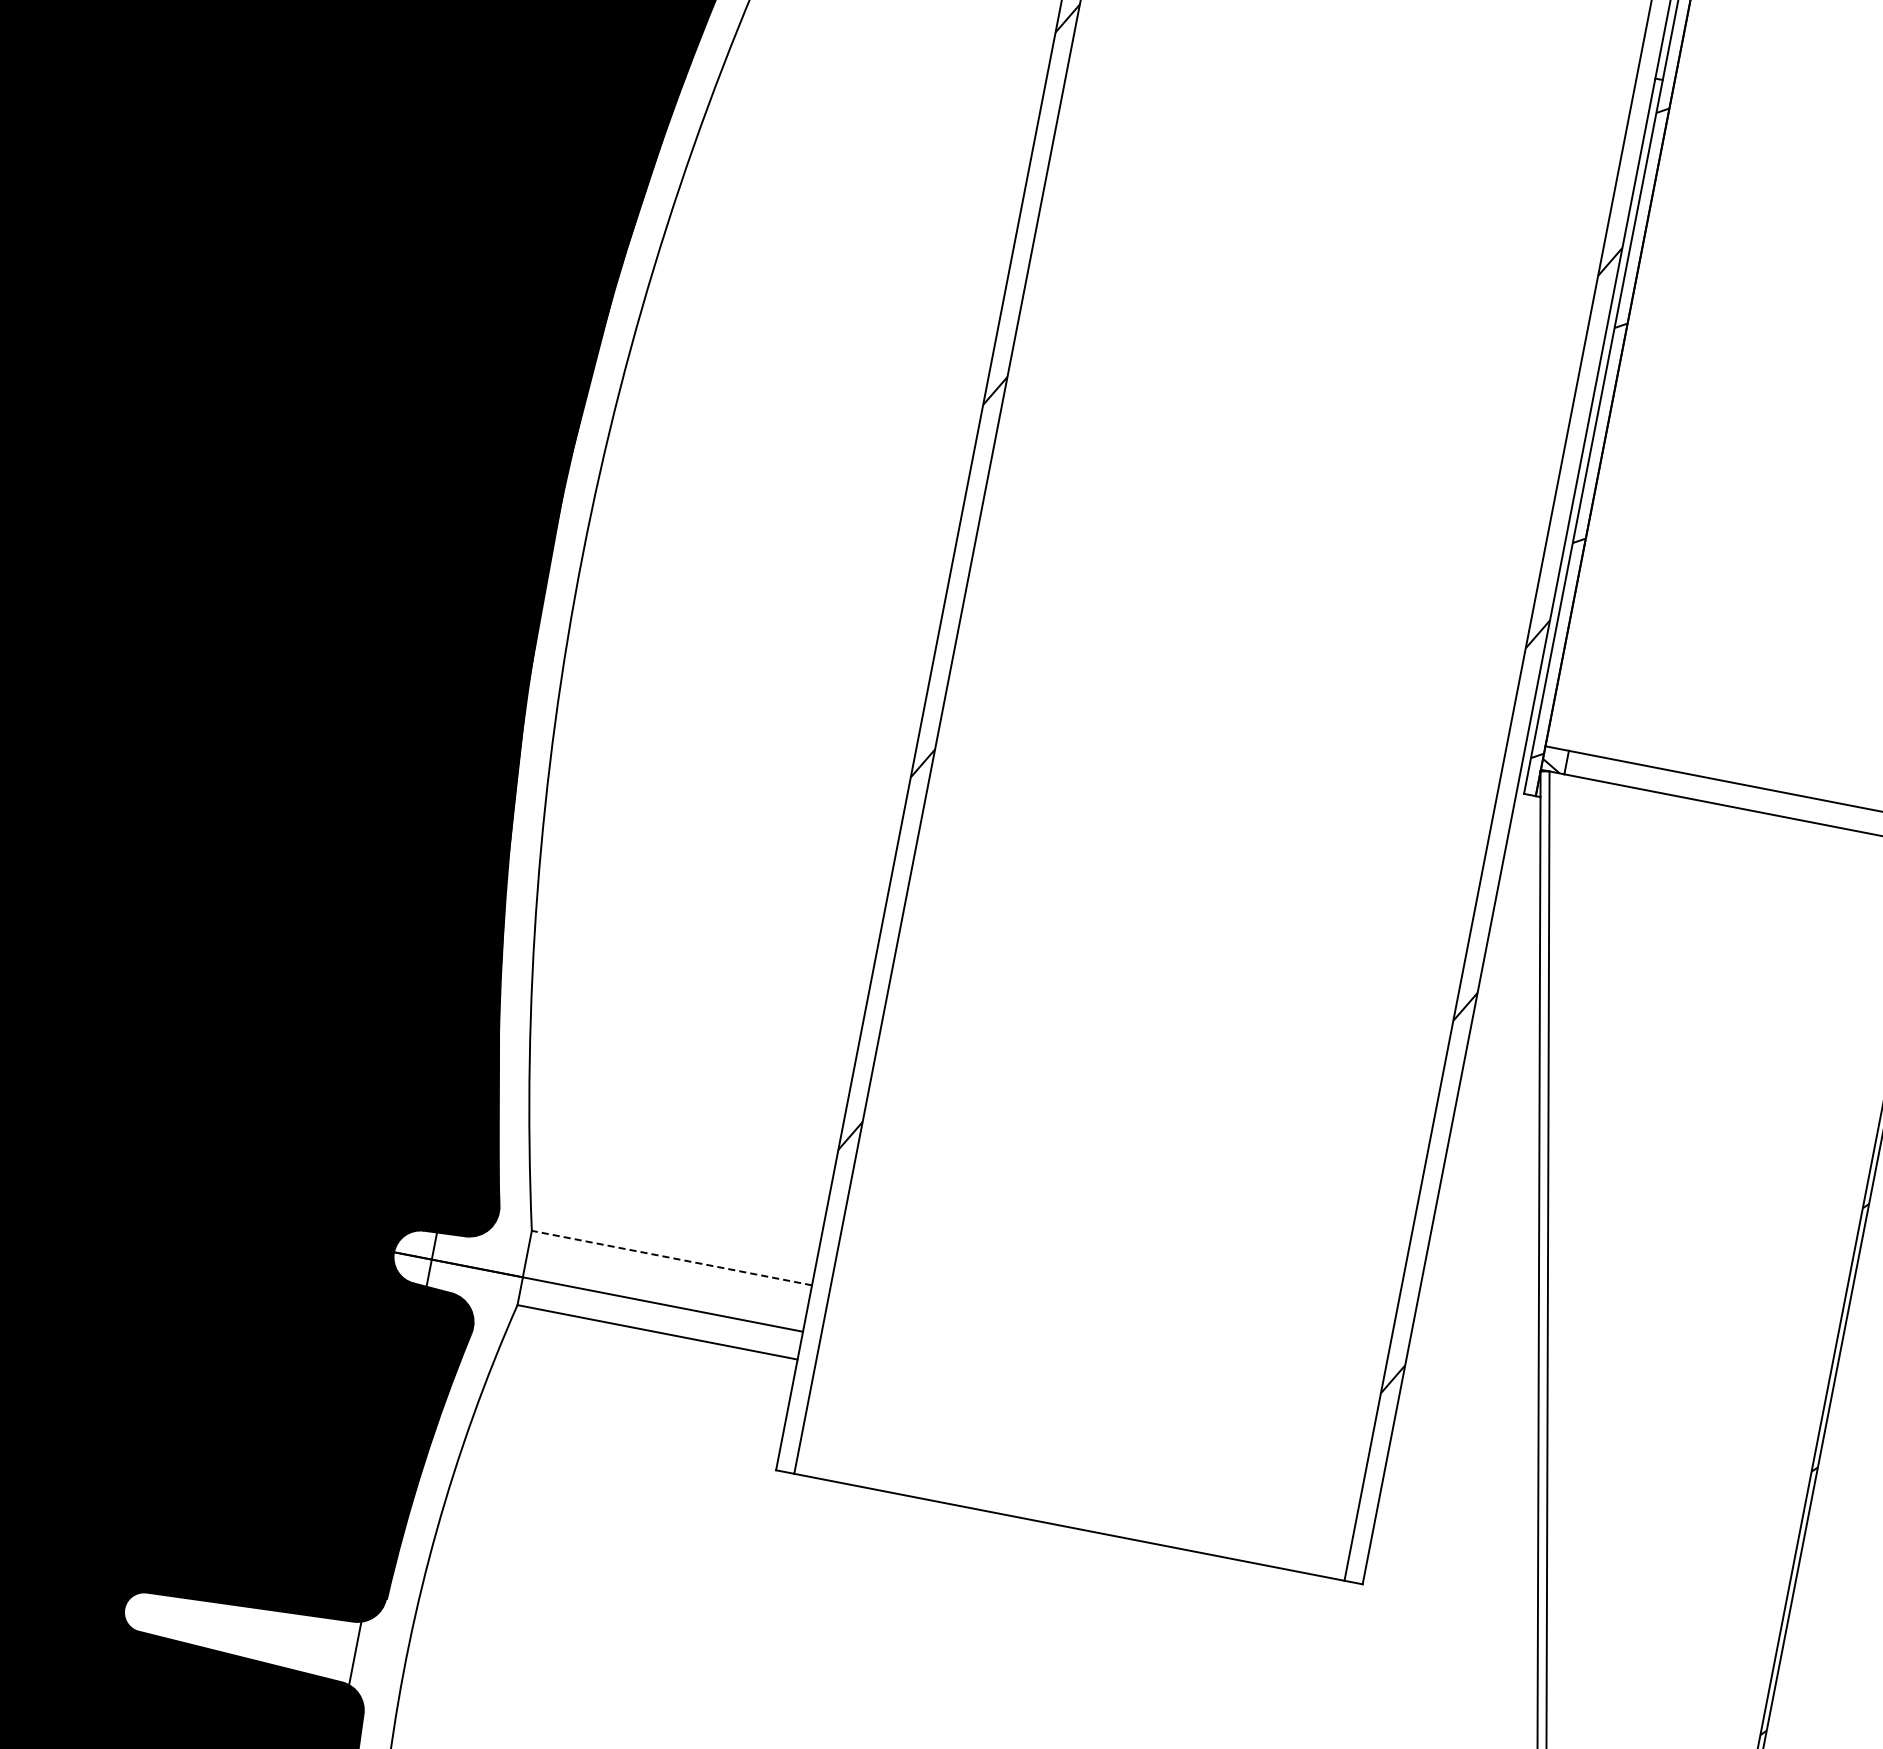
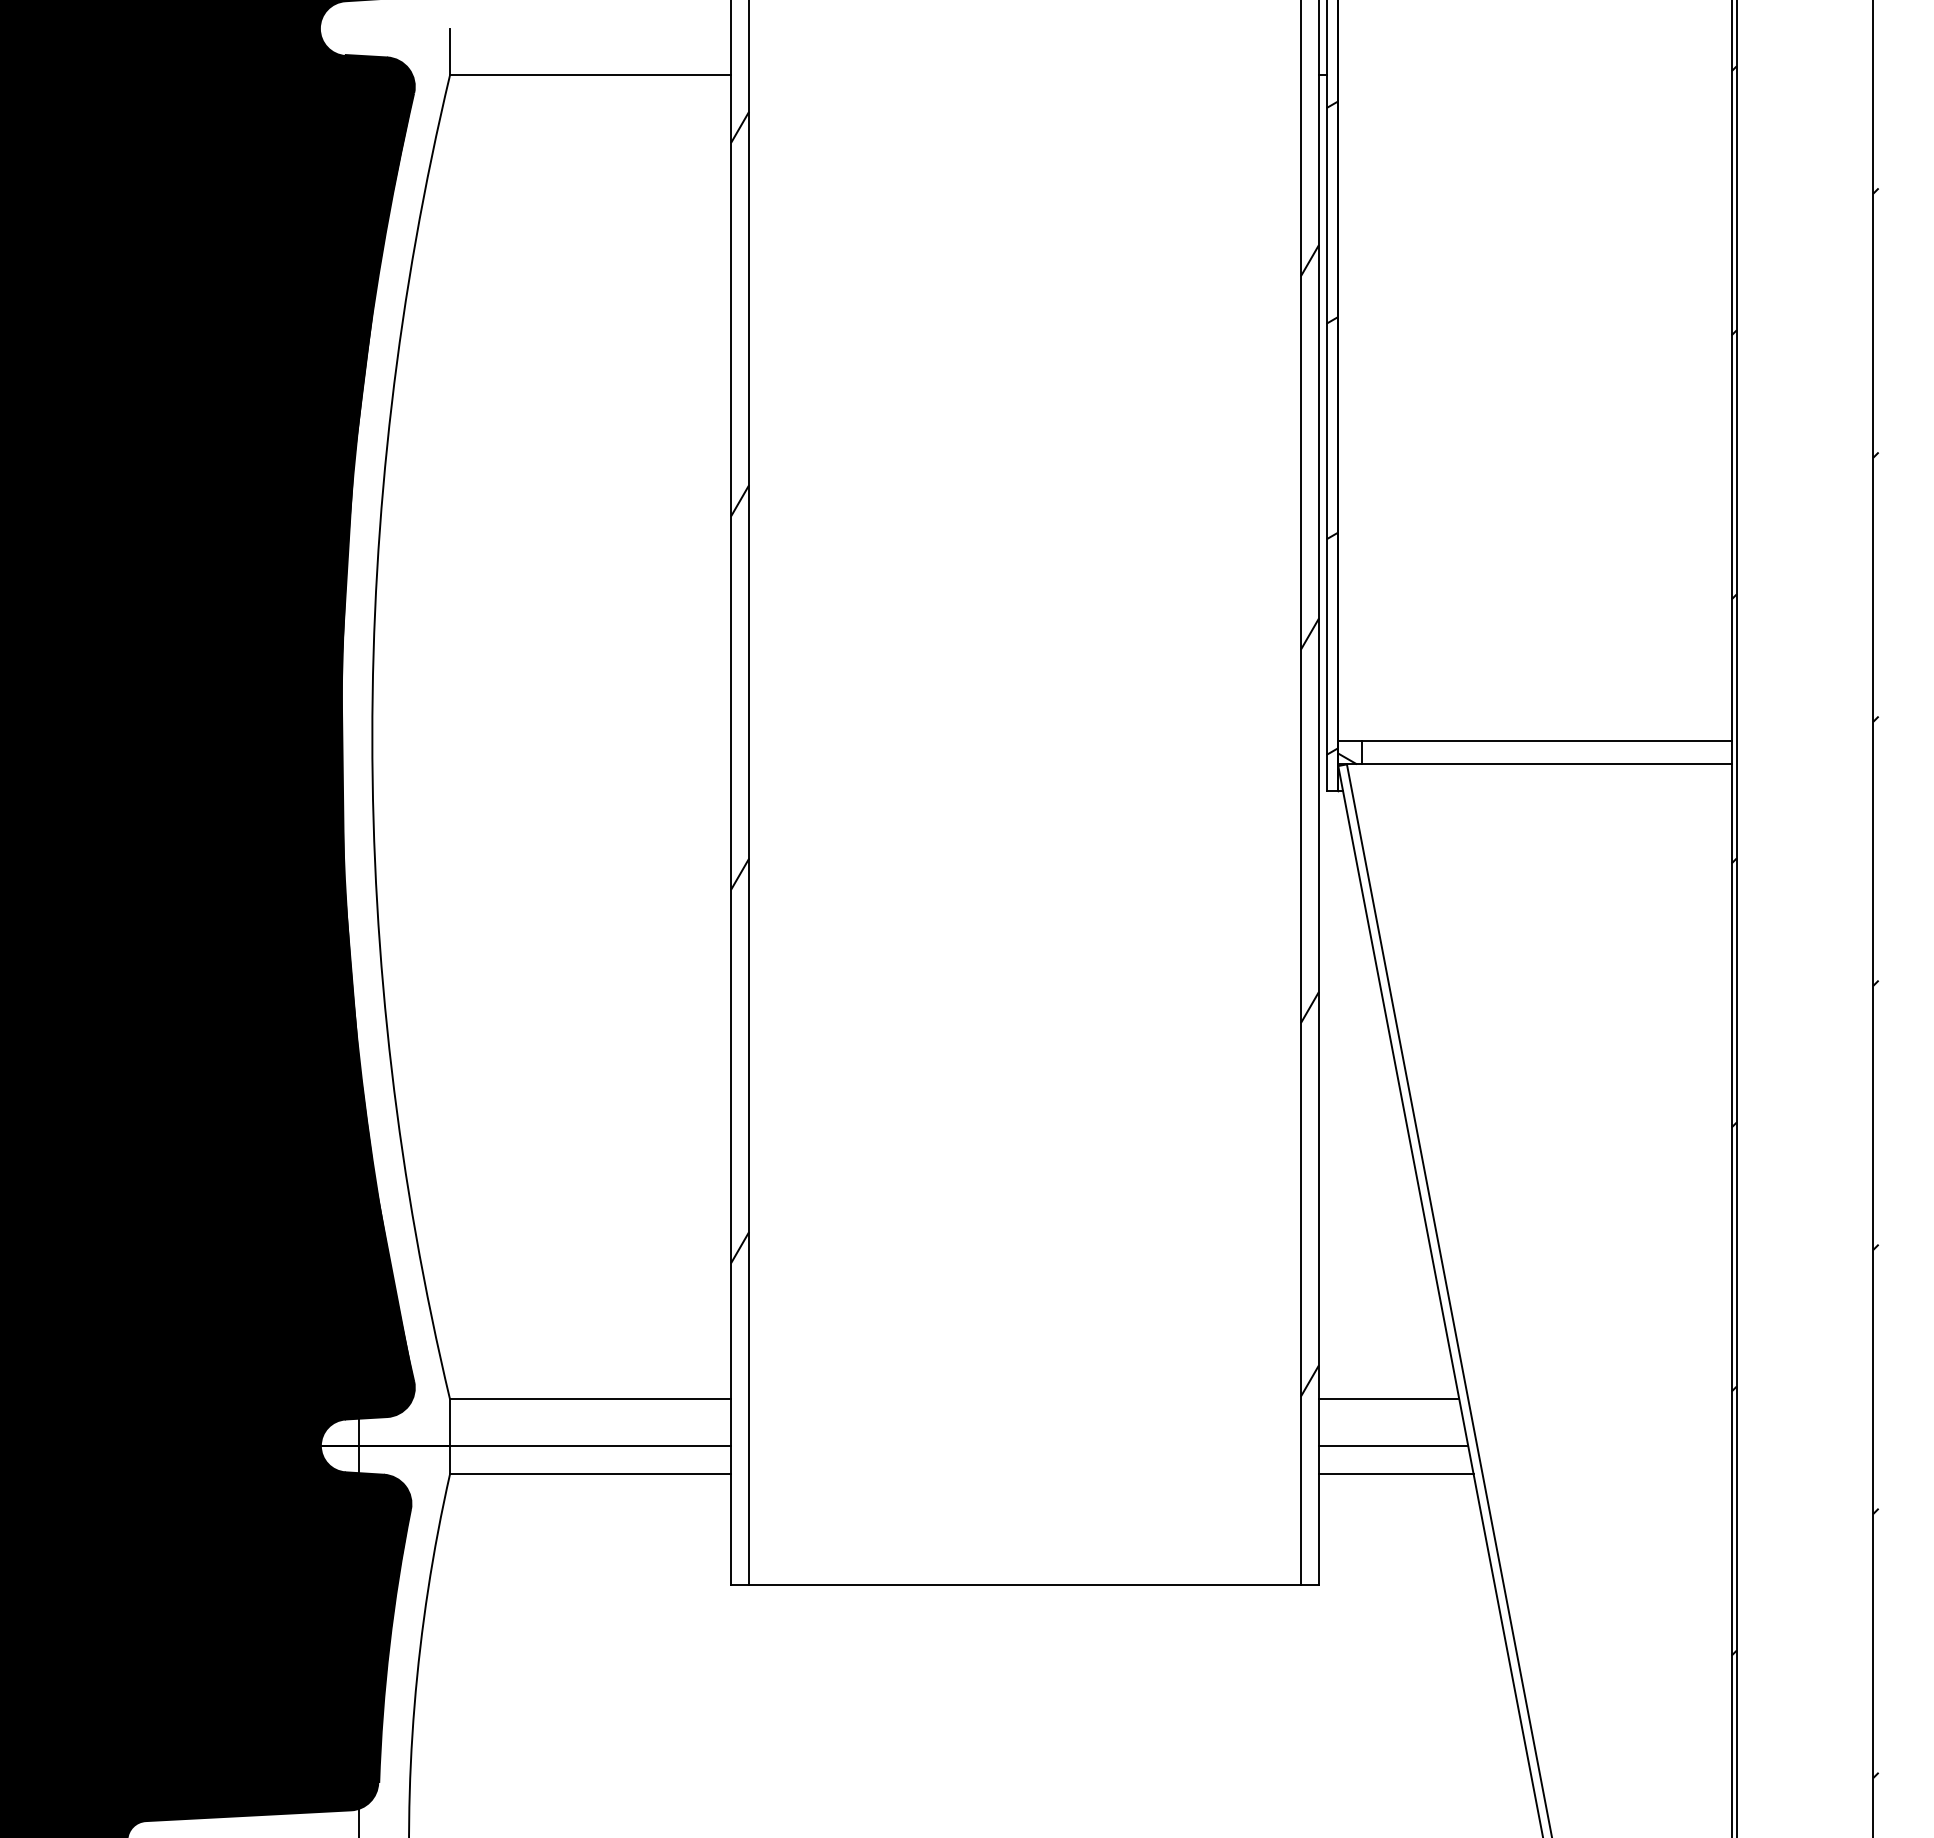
line: (671, 1258) -> (590, 1399), dashed -> solid
line: (1468, 1413) -> (1389, 1399), added
line: (1463, 1459) -> (1393, 1445), added
line: (1461, 1488) -> (1396, 1473), added

